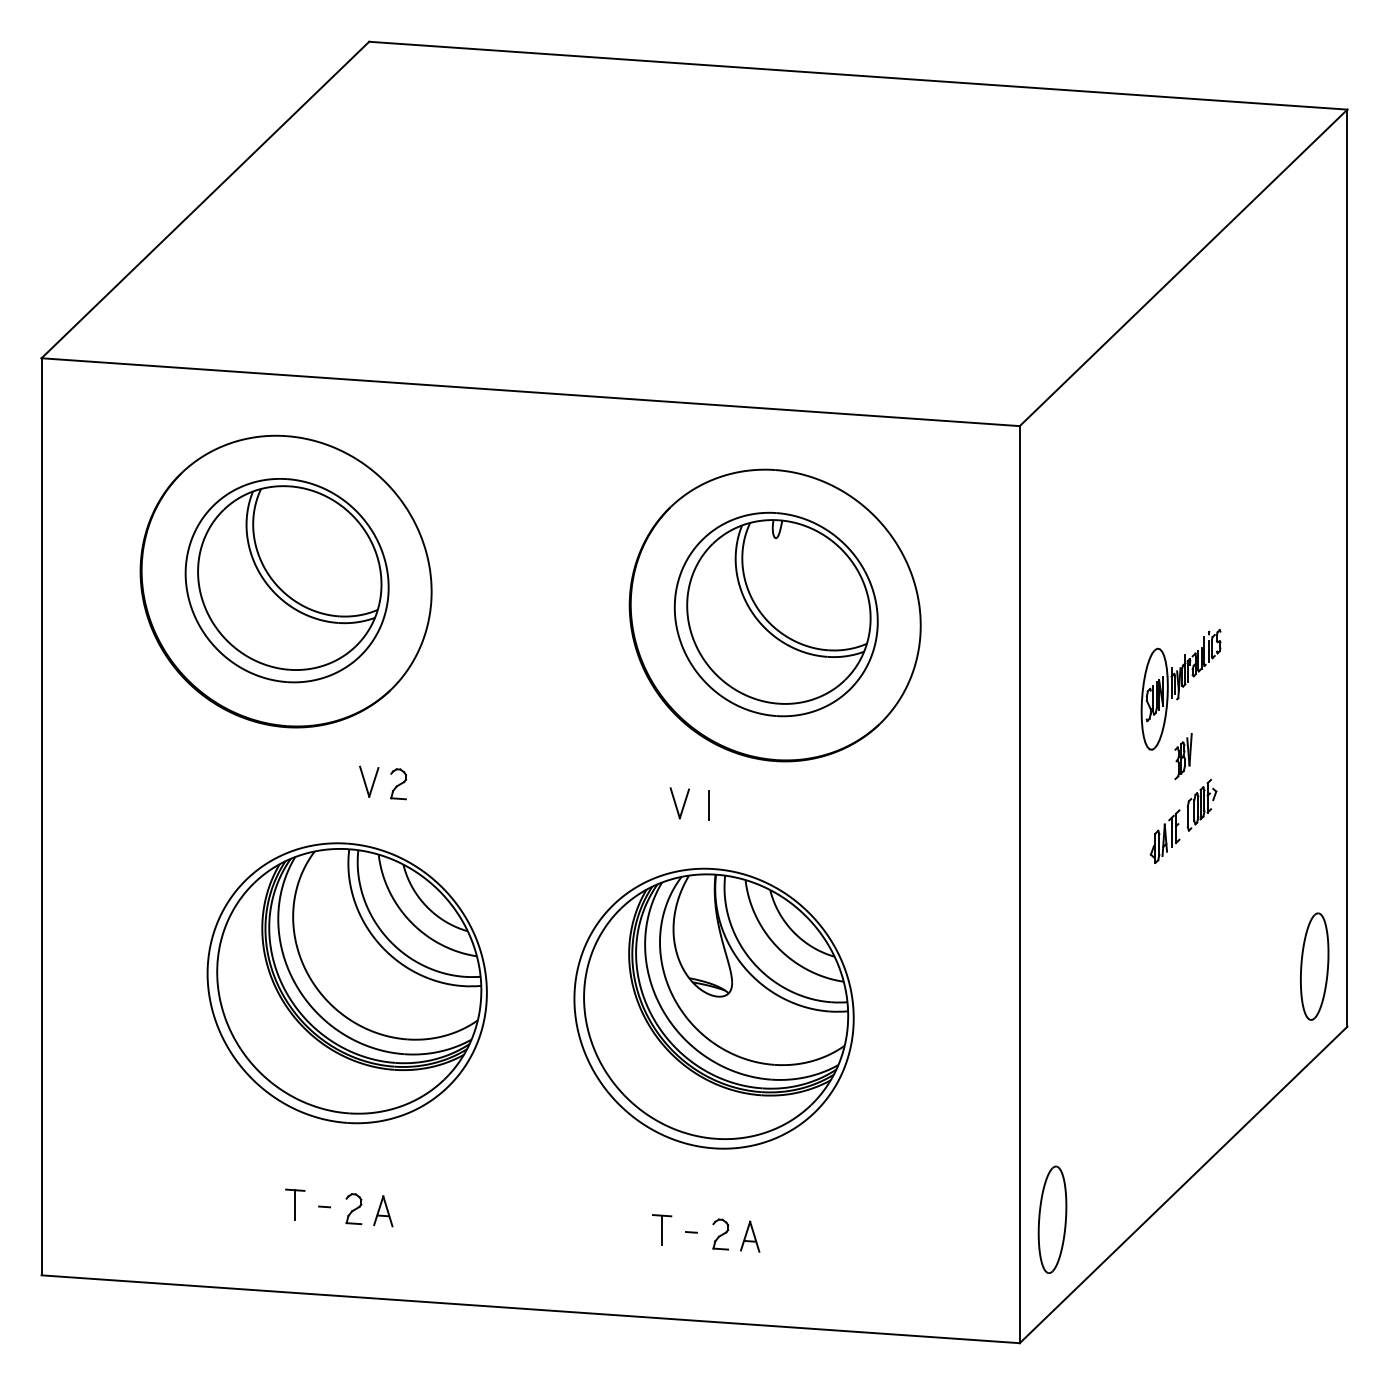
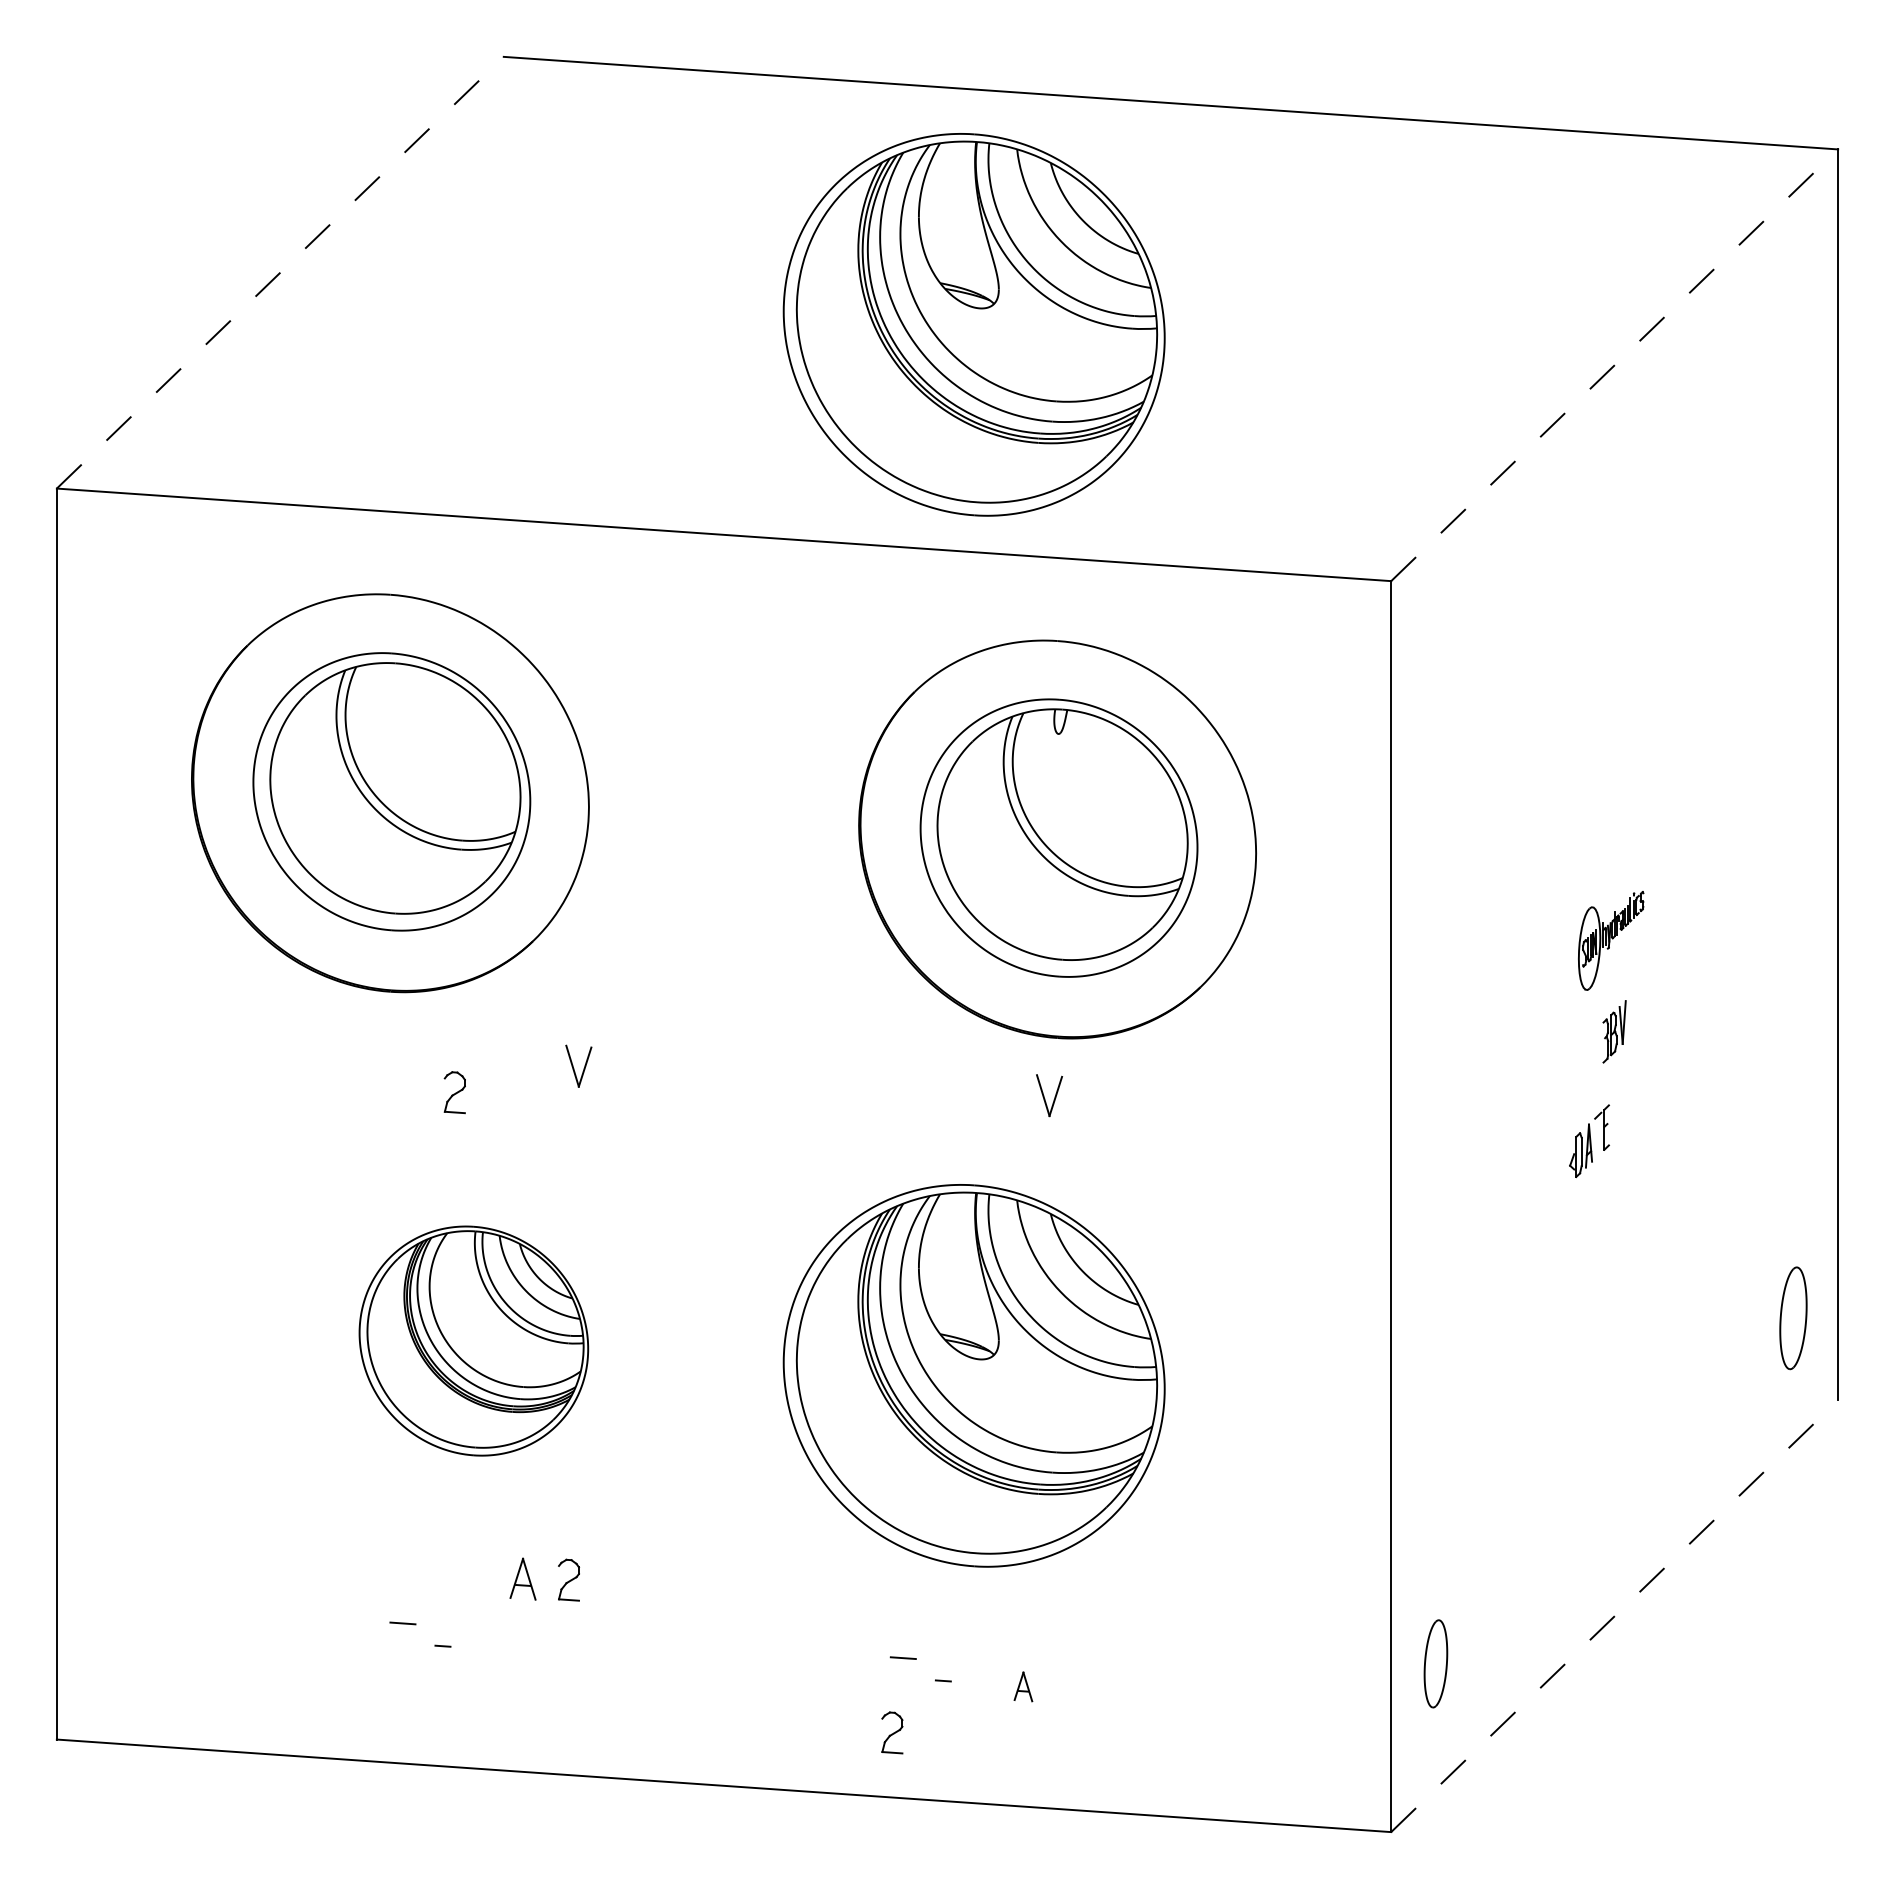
line: (205, 199) -> (280, 272), solid -> dashed
part: (713, 237) -> (973, 324), added
line: (1183, 268) -> (1614, 365), solid -> dashed
part: (1180, 689) -> (1610, 940), size x0.6
part: (369, 781) -> (578, 1065), moved
part: (398, 784) -> (454, 1092), moved
part: (679, 803) -> (1049, 1095), moved
part: (1201, 804) -> (1639, 1097), removed
line: (709, 805) -> (967, 1098), removed
line: (1171, 832) -> (1598, 1135), removed
part: (1314, 965) -> (1793, 1317), size x0.7
part: (347, 982) -> (473, 1340), size x0.6
line: (1183, 1185) -> (1614, 1616), solid -> dashed
line: (294, 1204) -> (402, 1643), removed
part: (354, 1208) -> (569, 1579), moved
part: (382, 1210) -> (522, 1578), moved
part: (1052, 1219) -> (1435, 1663), size x0.6
line: (662, 1230) -> (903, 1678), removed
part: (720, 1234) -> (892, 1732), moved
part: (750, 1236) -> (1023, 1686), size x0.7

